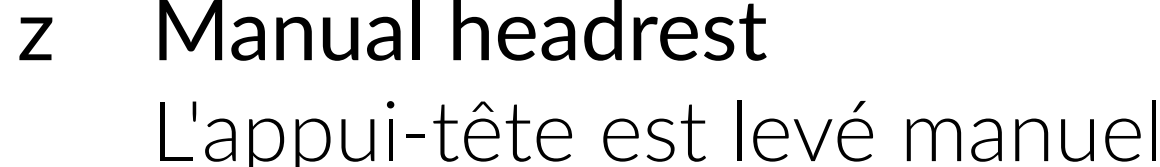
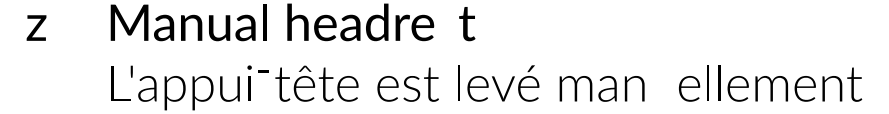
fill: (718, 37) -> (446, 27), removed
part: (415, 136) -> (263, 71), moved
fill: (1077, 139) -> (662, 88), removed

